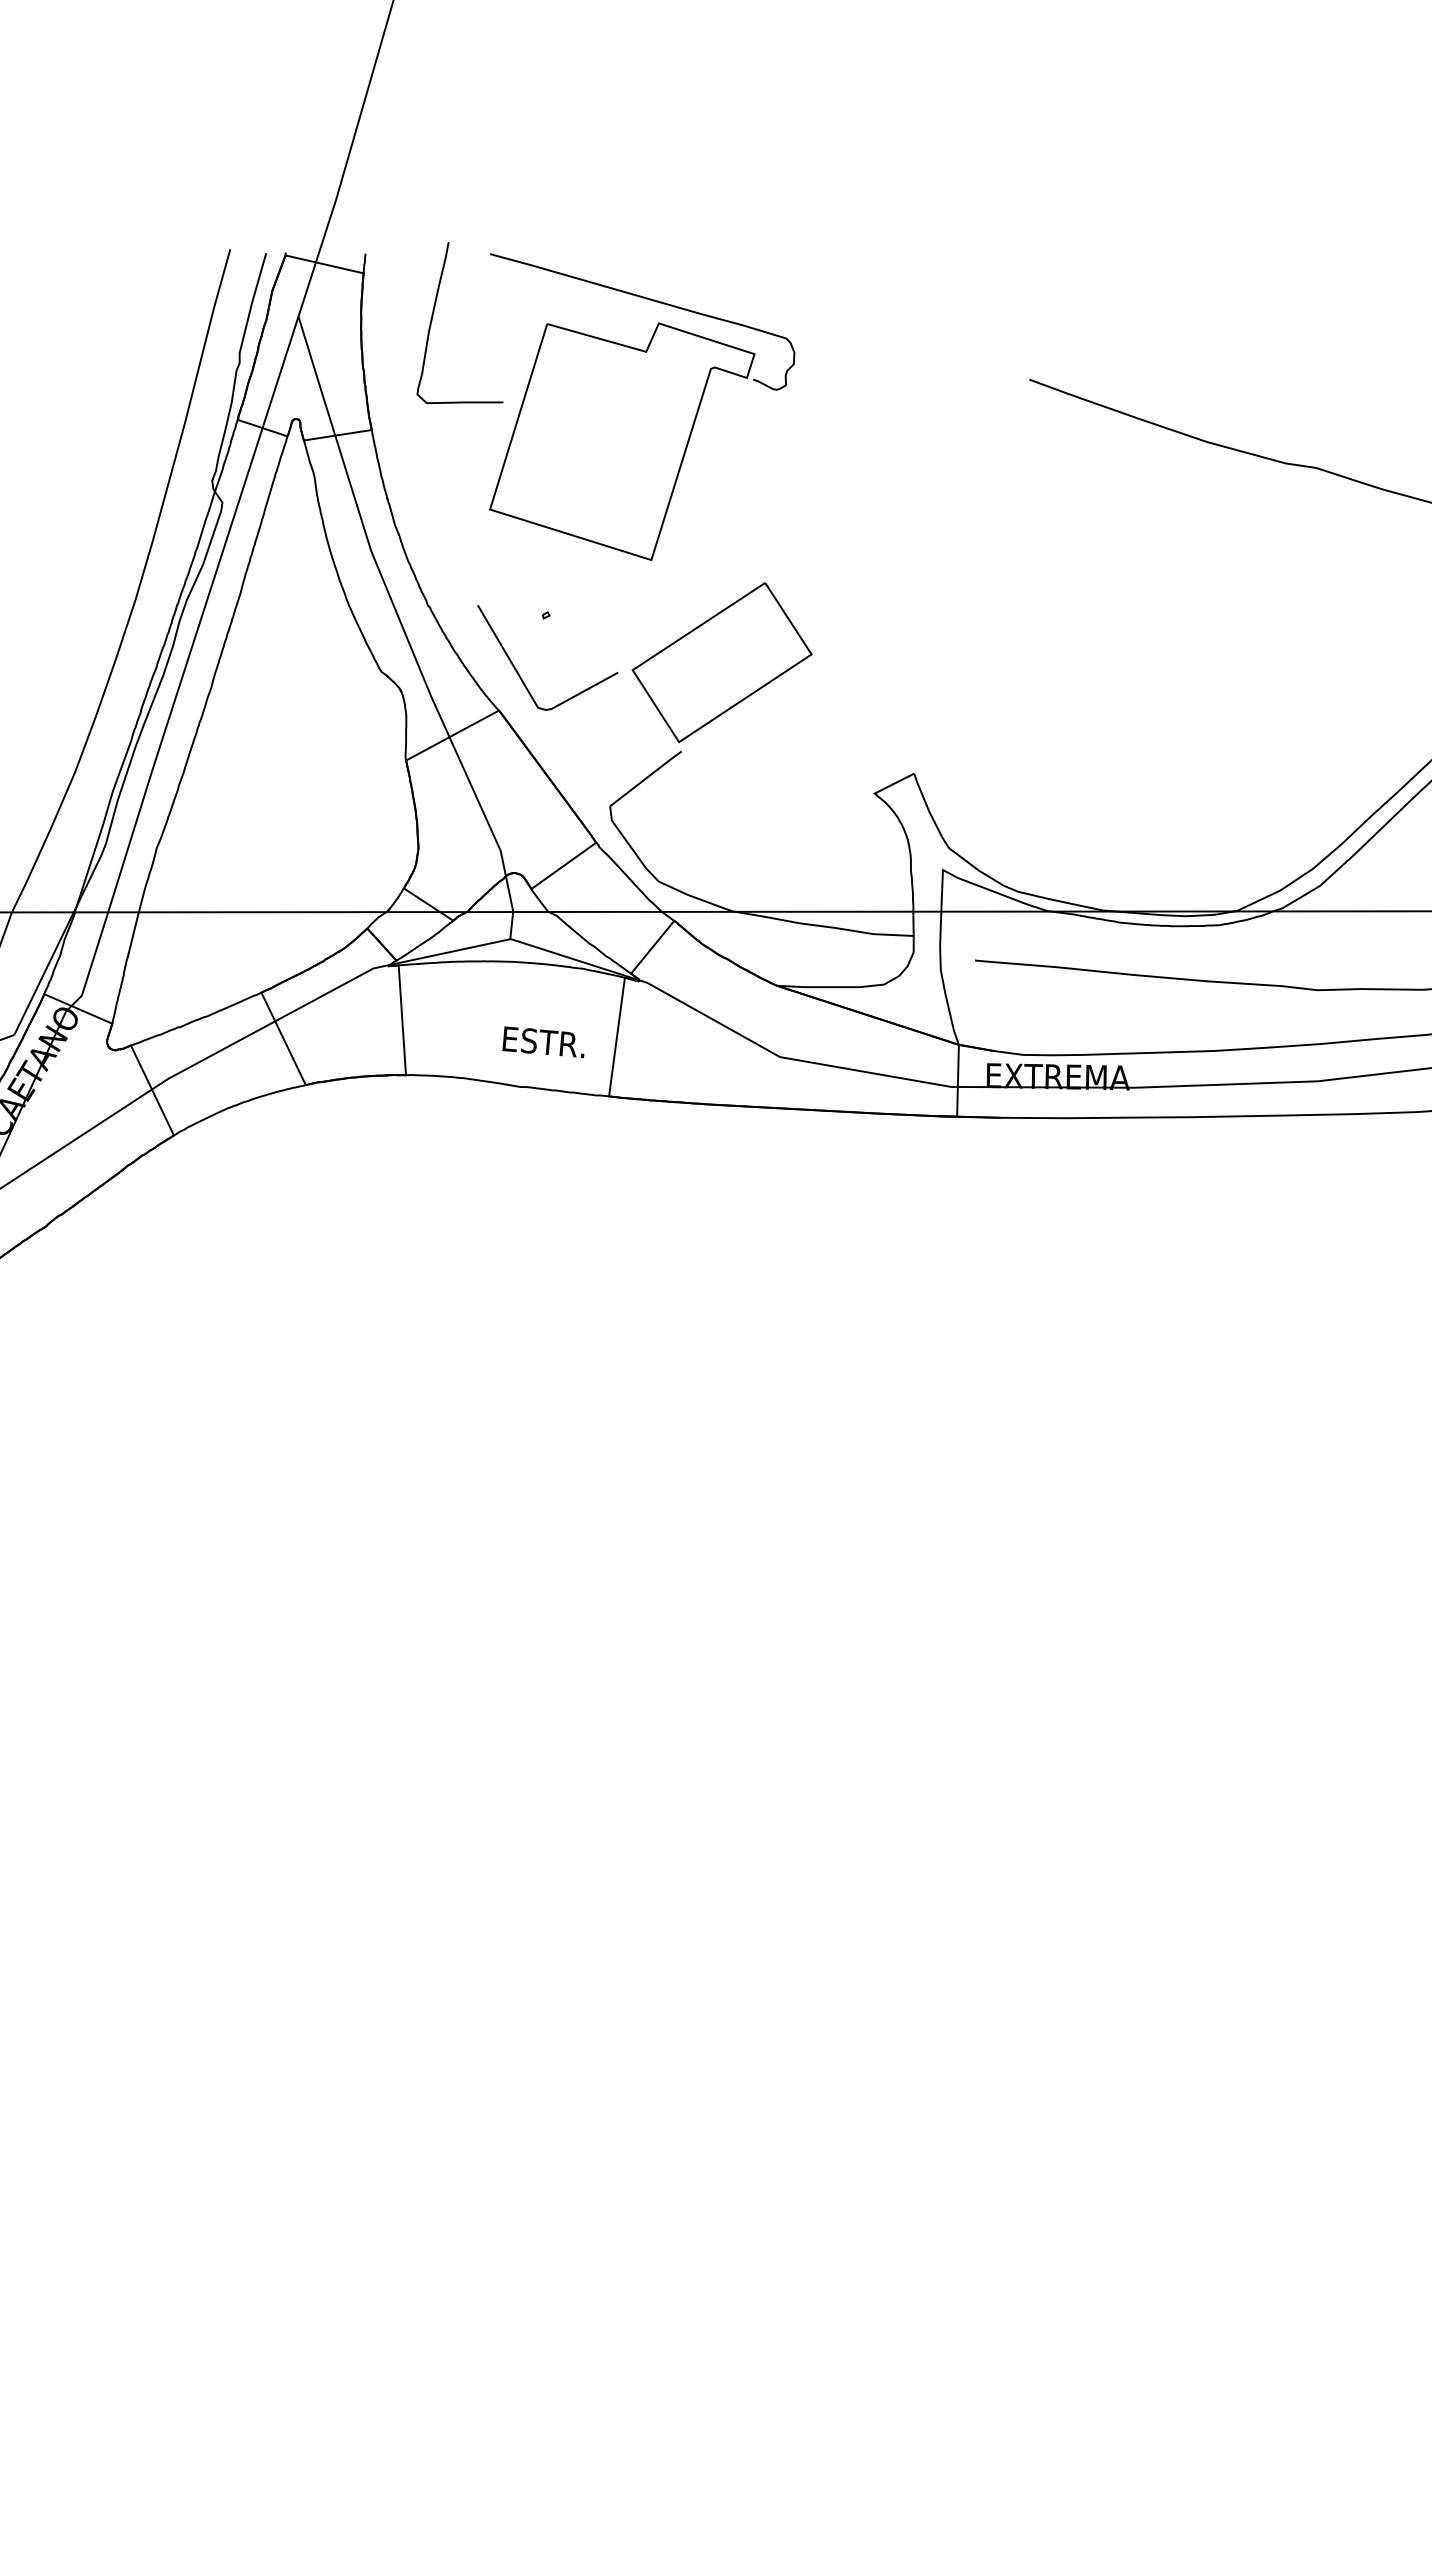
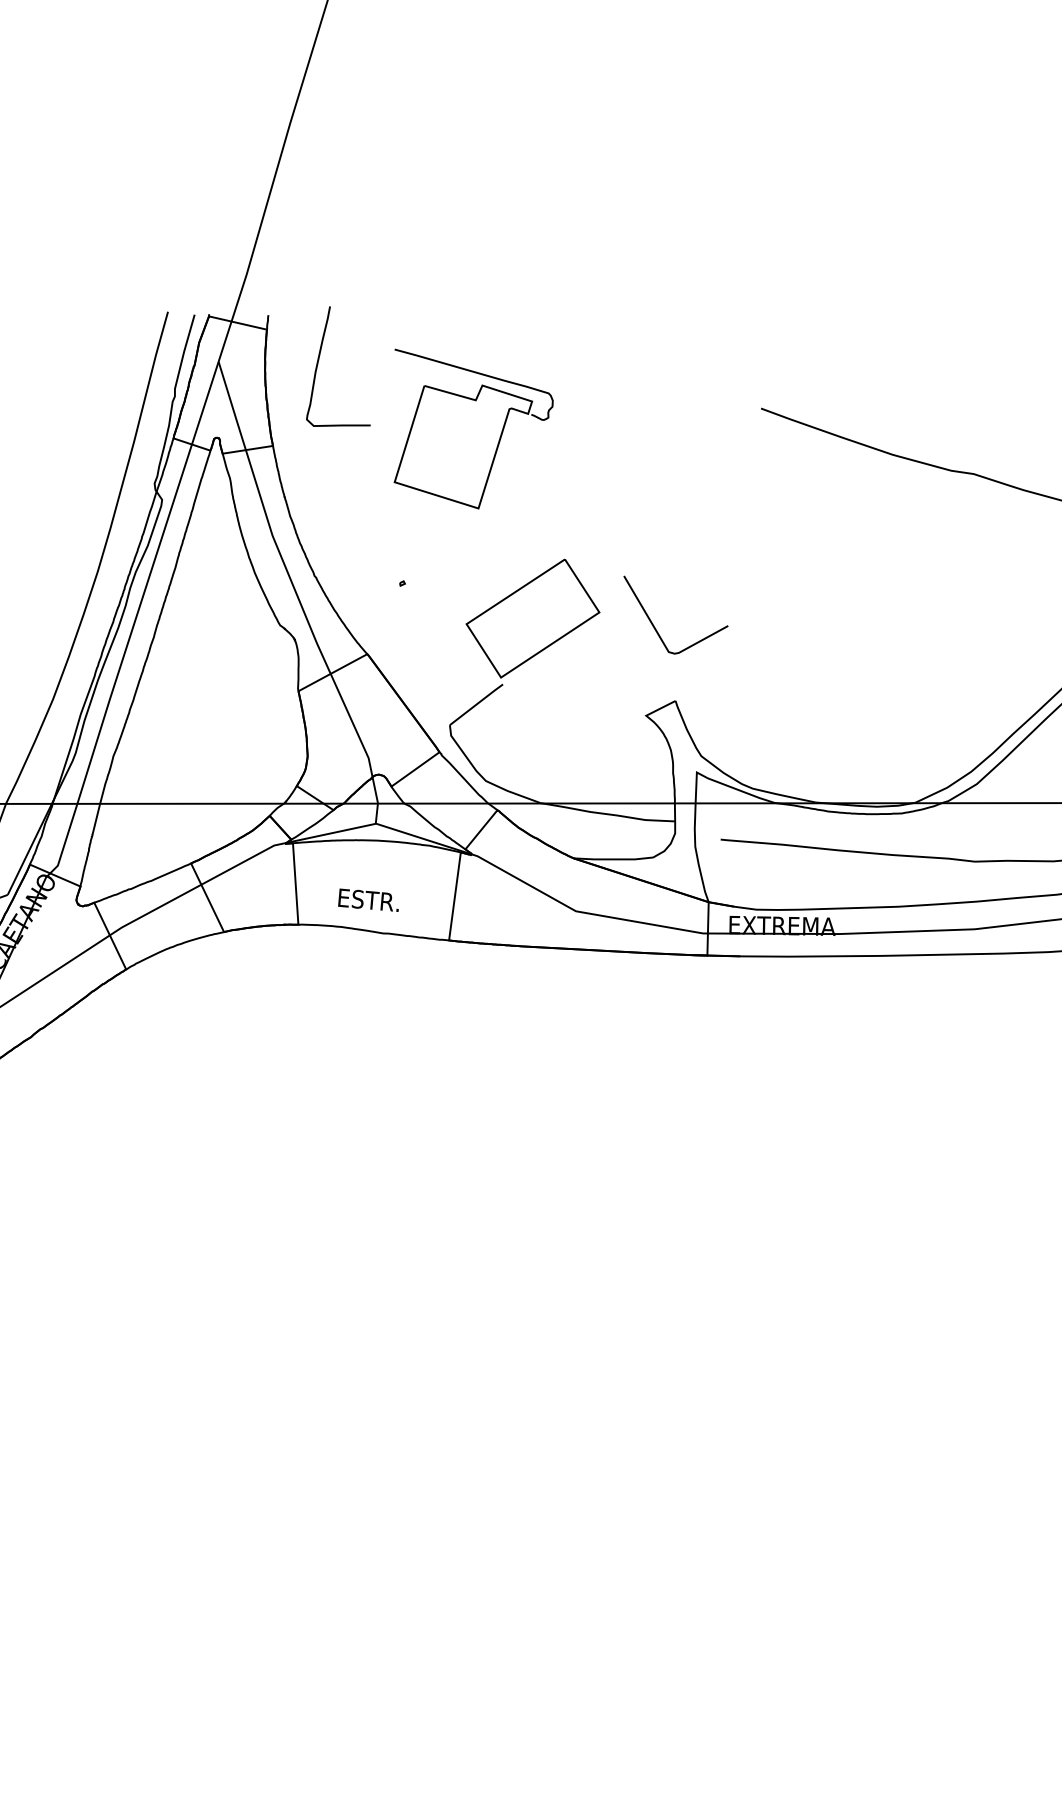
part: (642, 407) -> (473, 429), size x0.7
curve: (520, 675) -> (655, 628), moved
text: (543, 1041) -> (368, 899), moved

